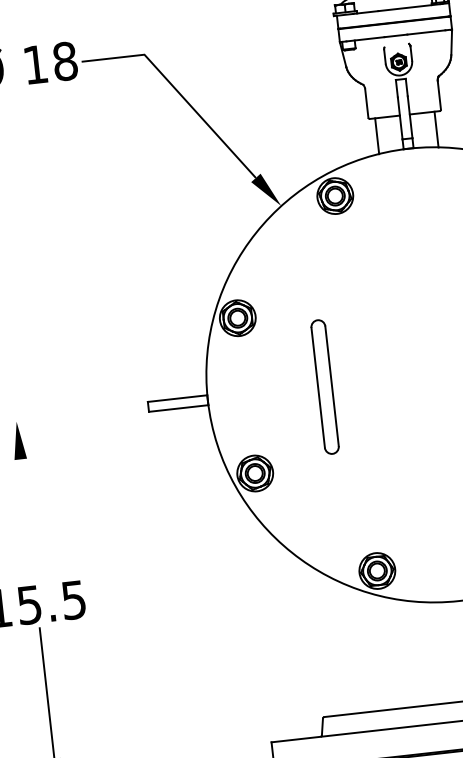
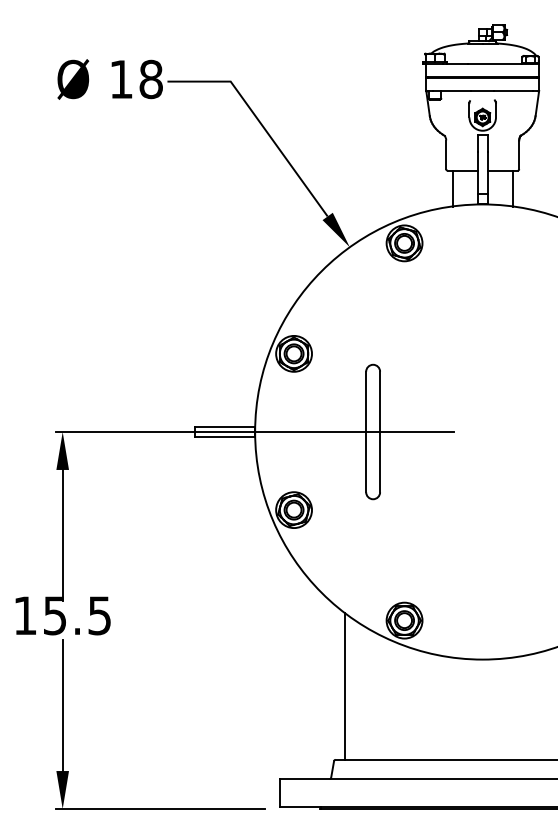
line: (208, 400) -> (255, 432), added
line: (27, 524) -> (62, 535), added
line: (326, 643) -> (345, 686), added

